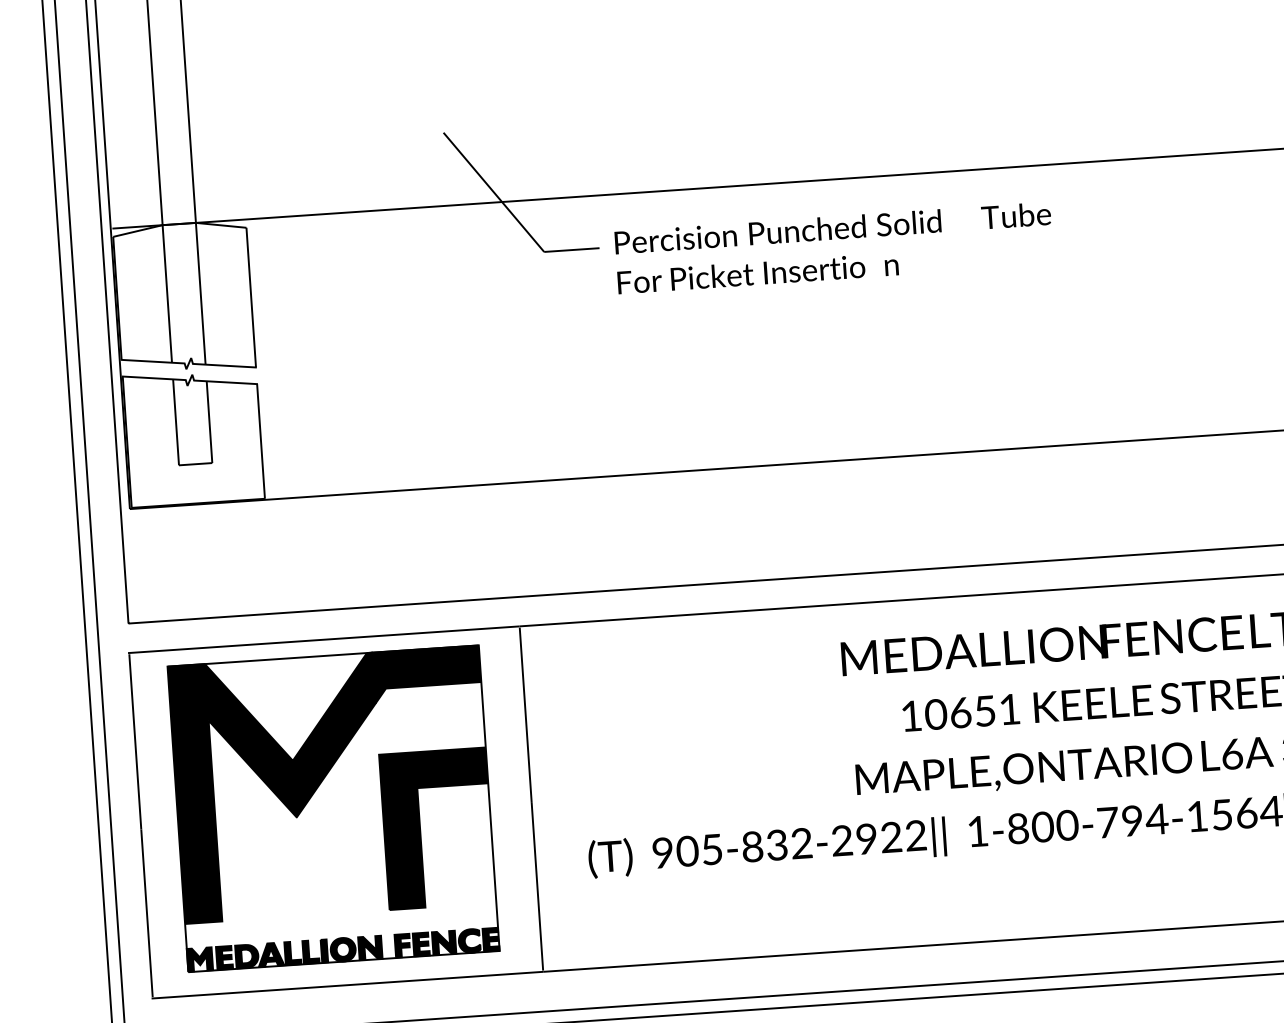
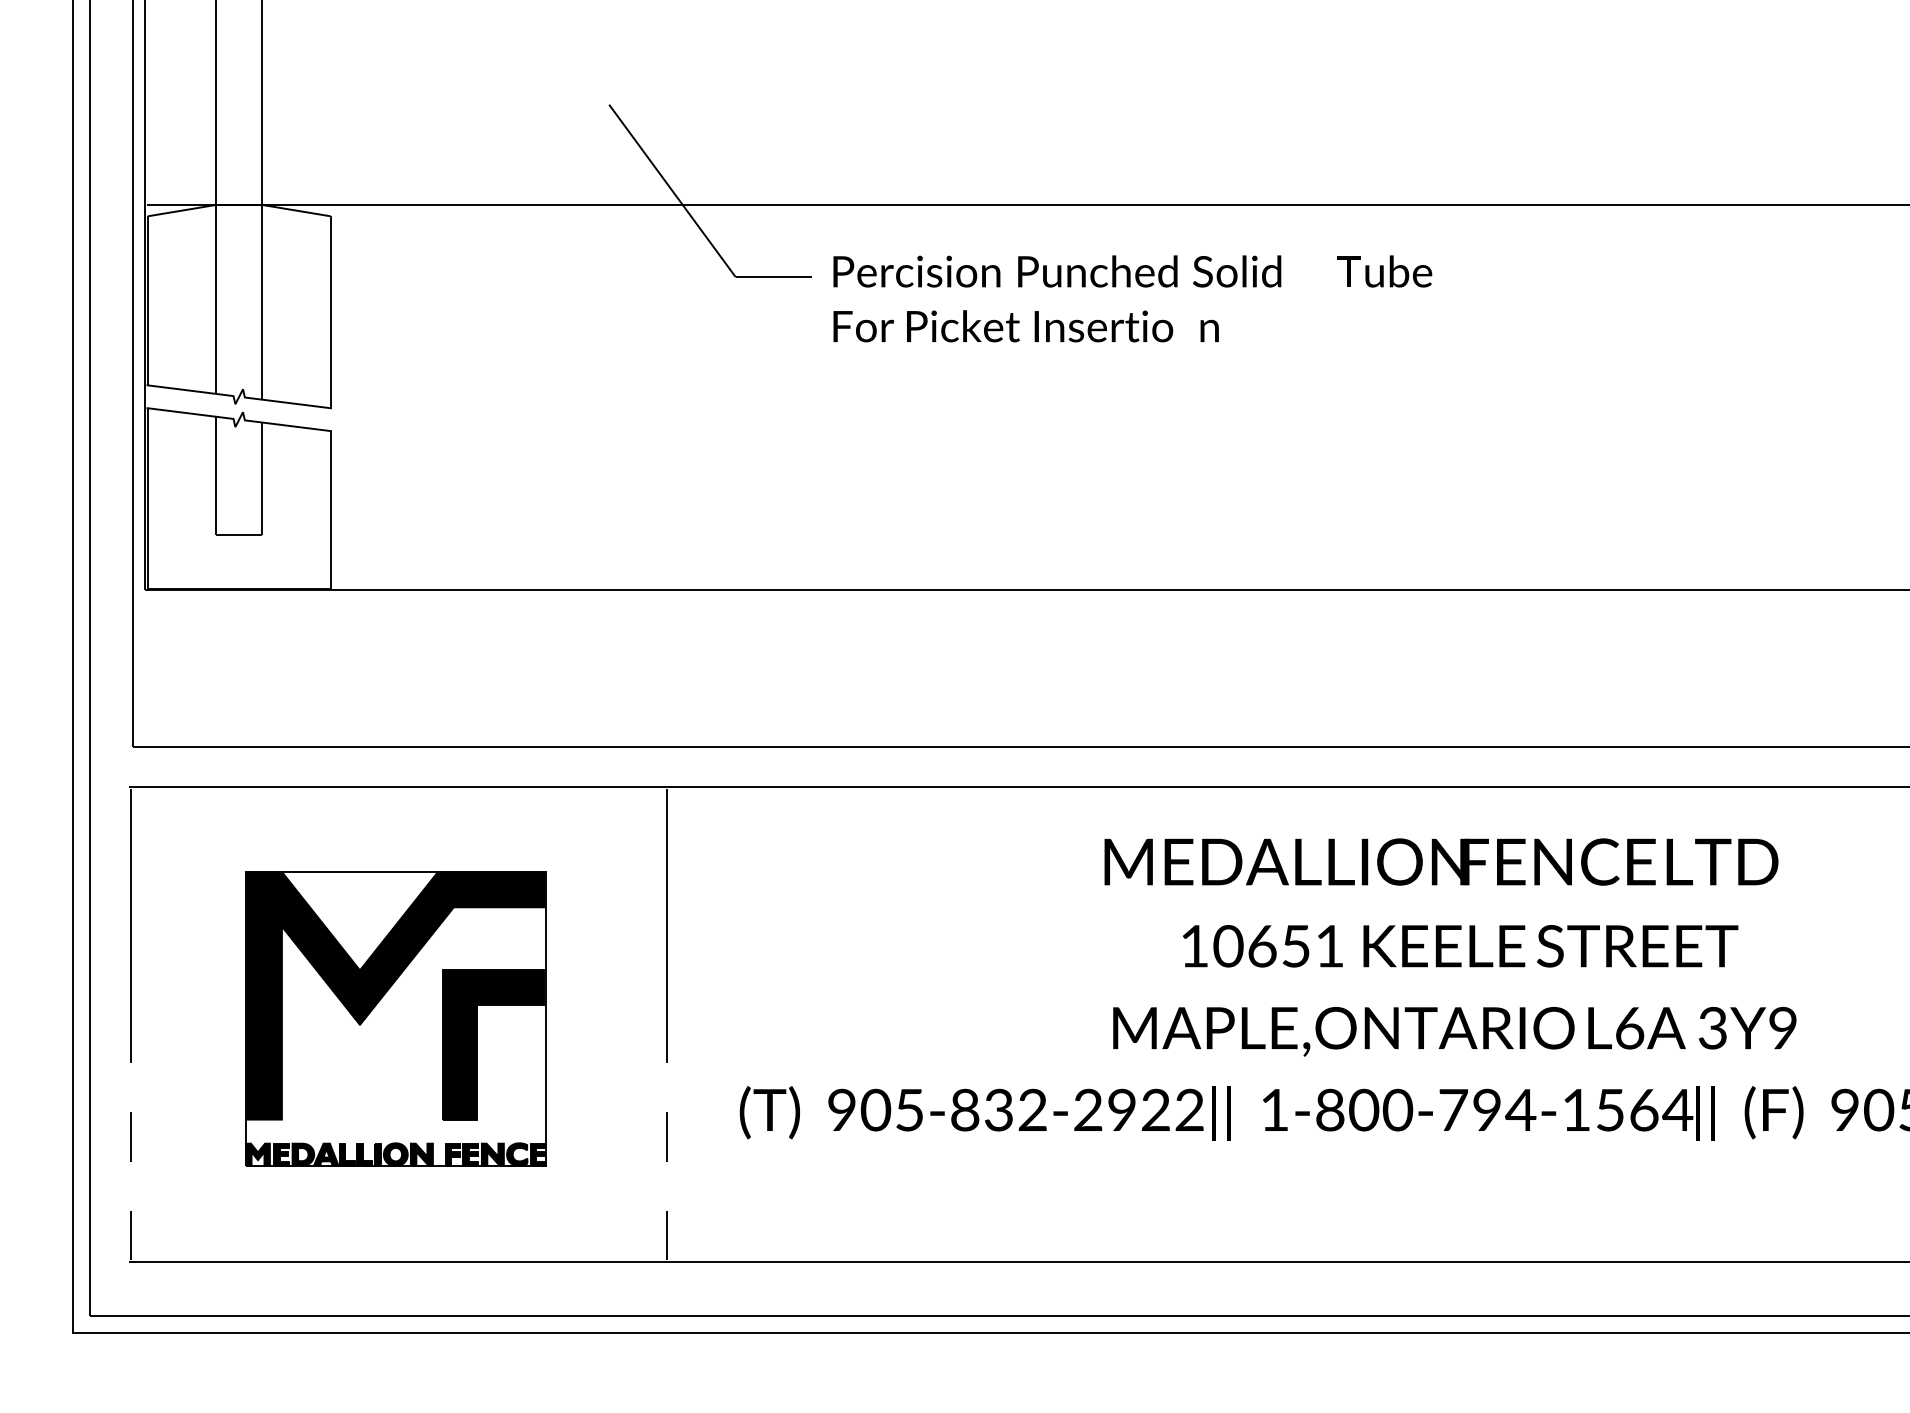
part: (333, 808) -> (395, 1018), size x0.7
line: (537, 886) -> (667, 1144), solid -> dashed
line: (146, 913) -> (130, 1144), solid -> dashed

